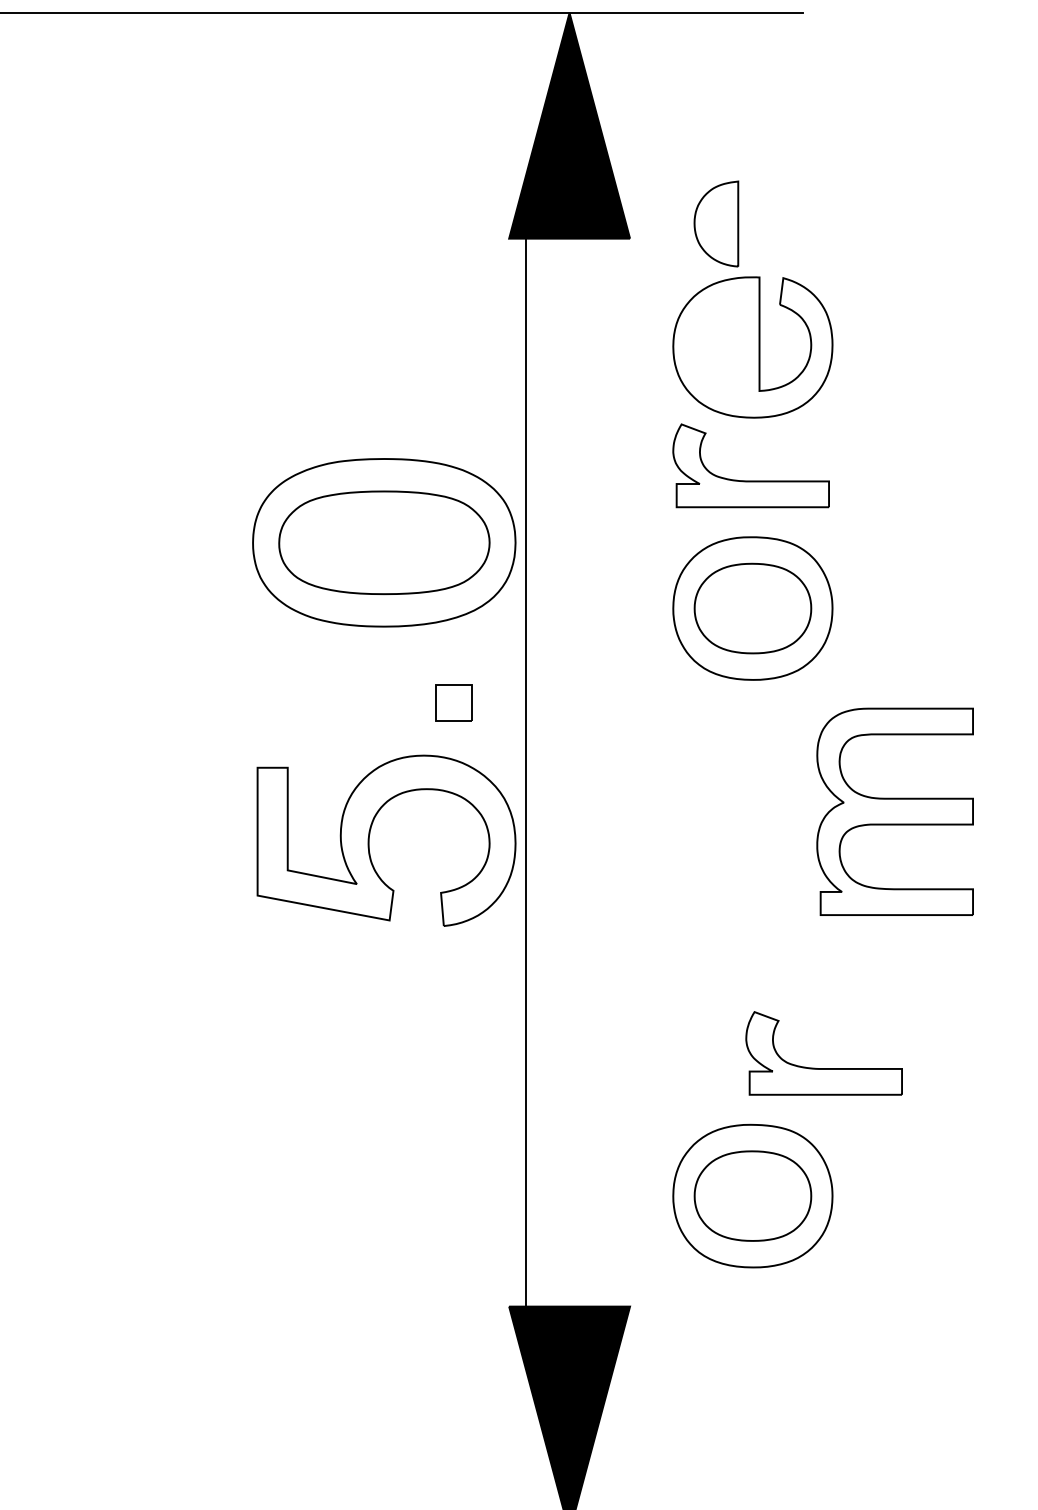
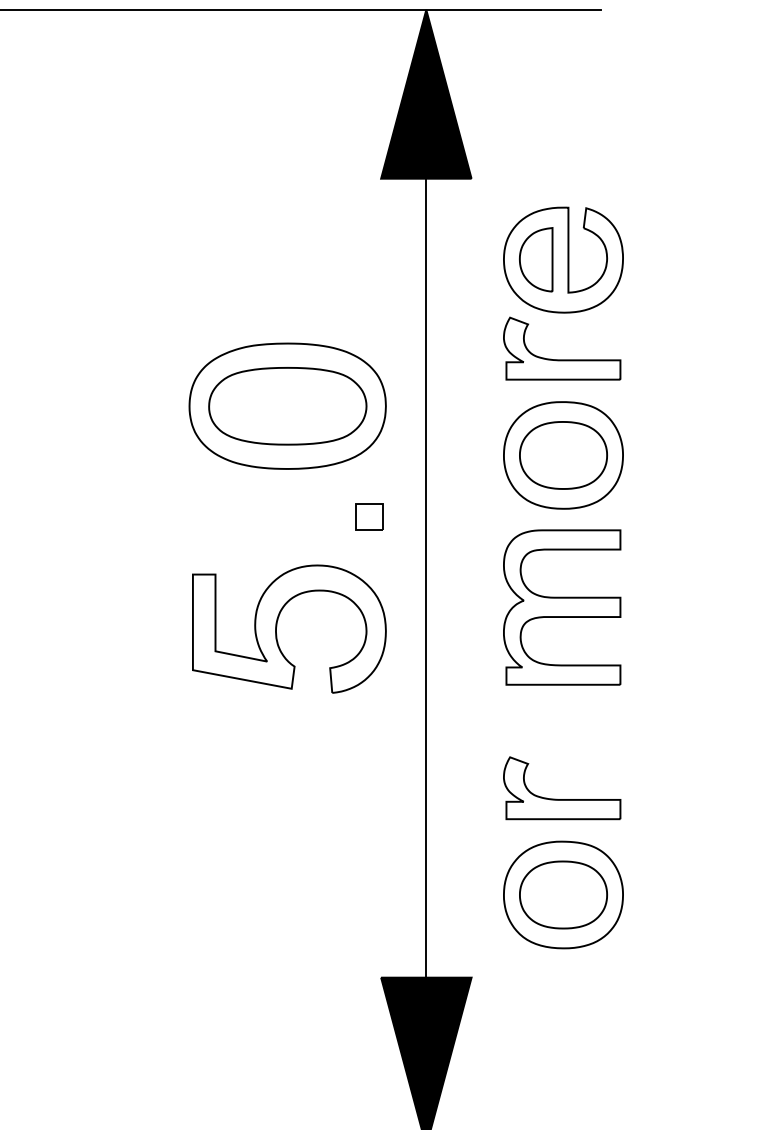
part: (716, 223) -> (536, 259), moved
part: (453, 702) -> (368, 516), moved
line: (525, 772) -> (426, 578), moved
part: (894, 811) -> (561, 607), moved
part: (823, 1068) -> (561, 799), moved

